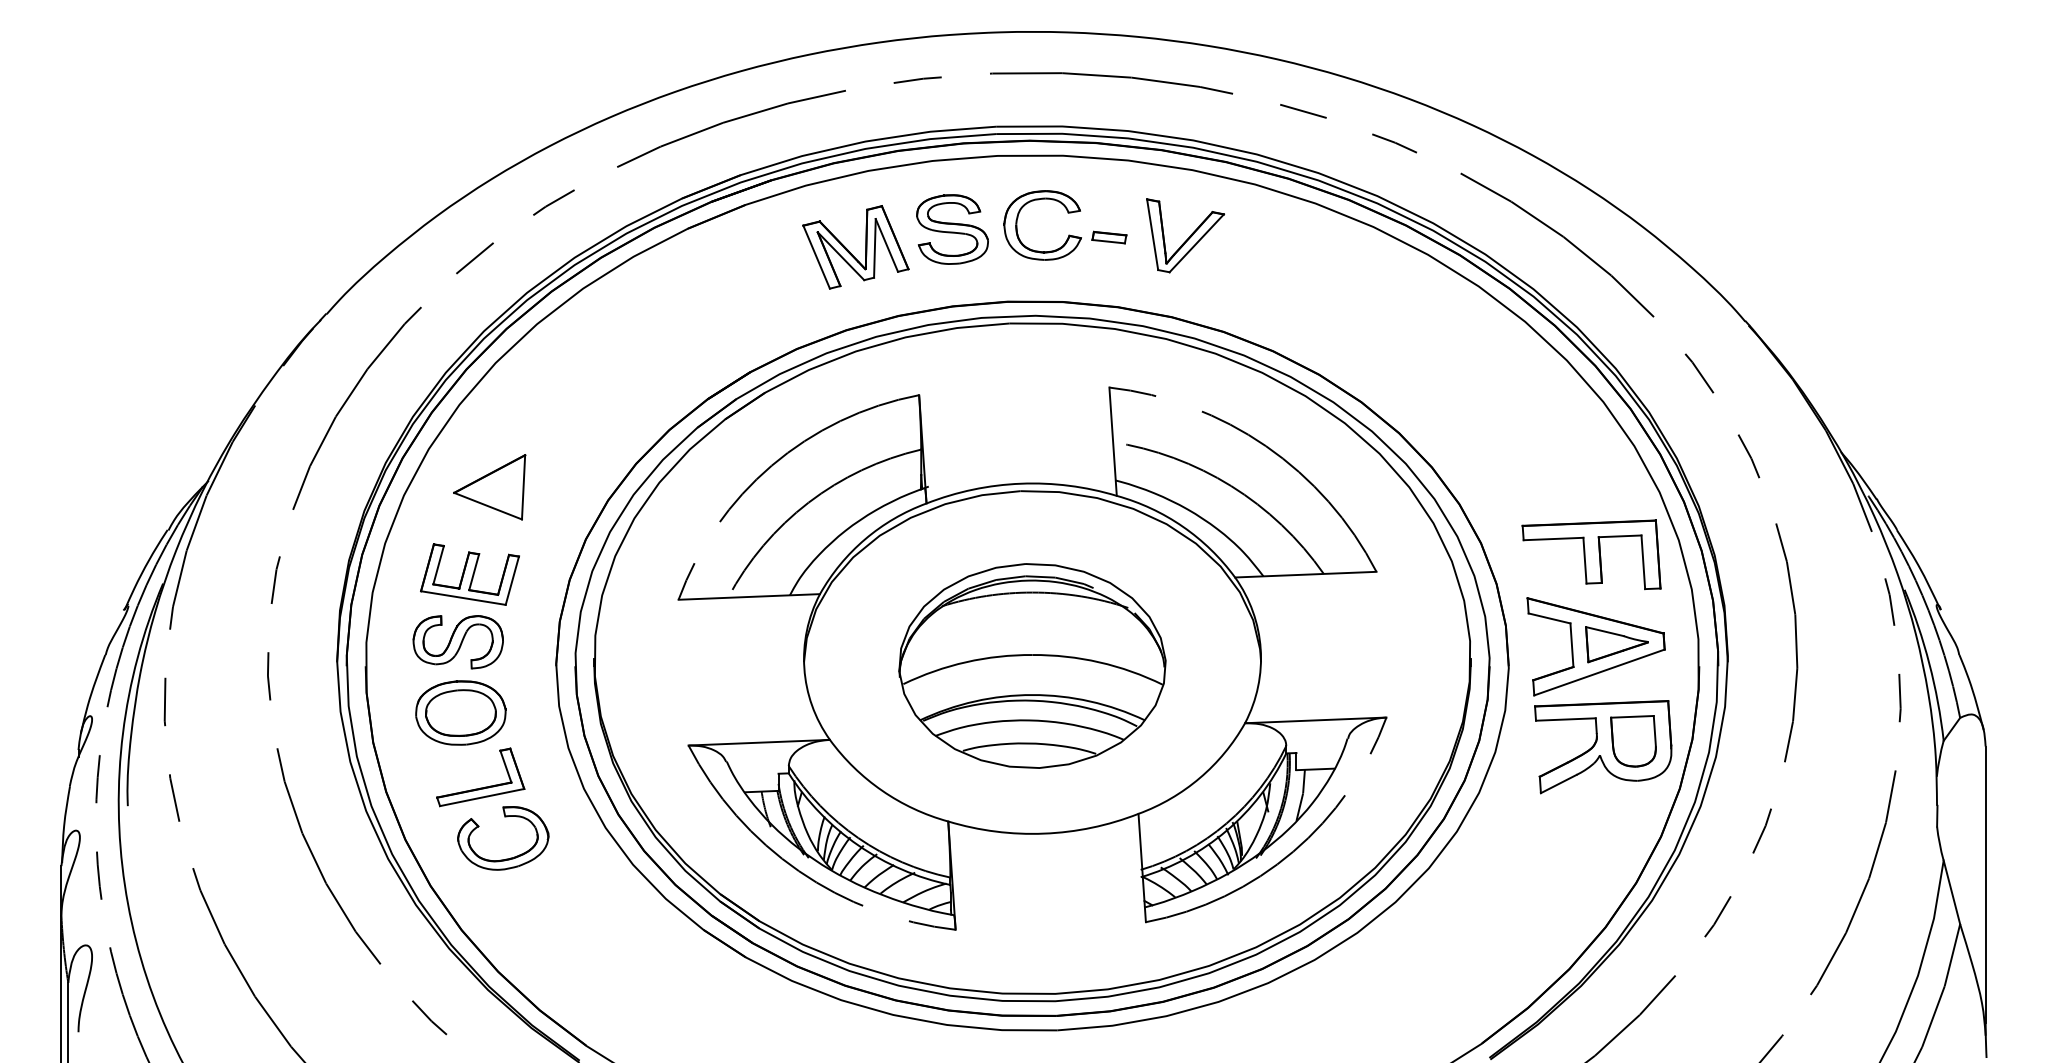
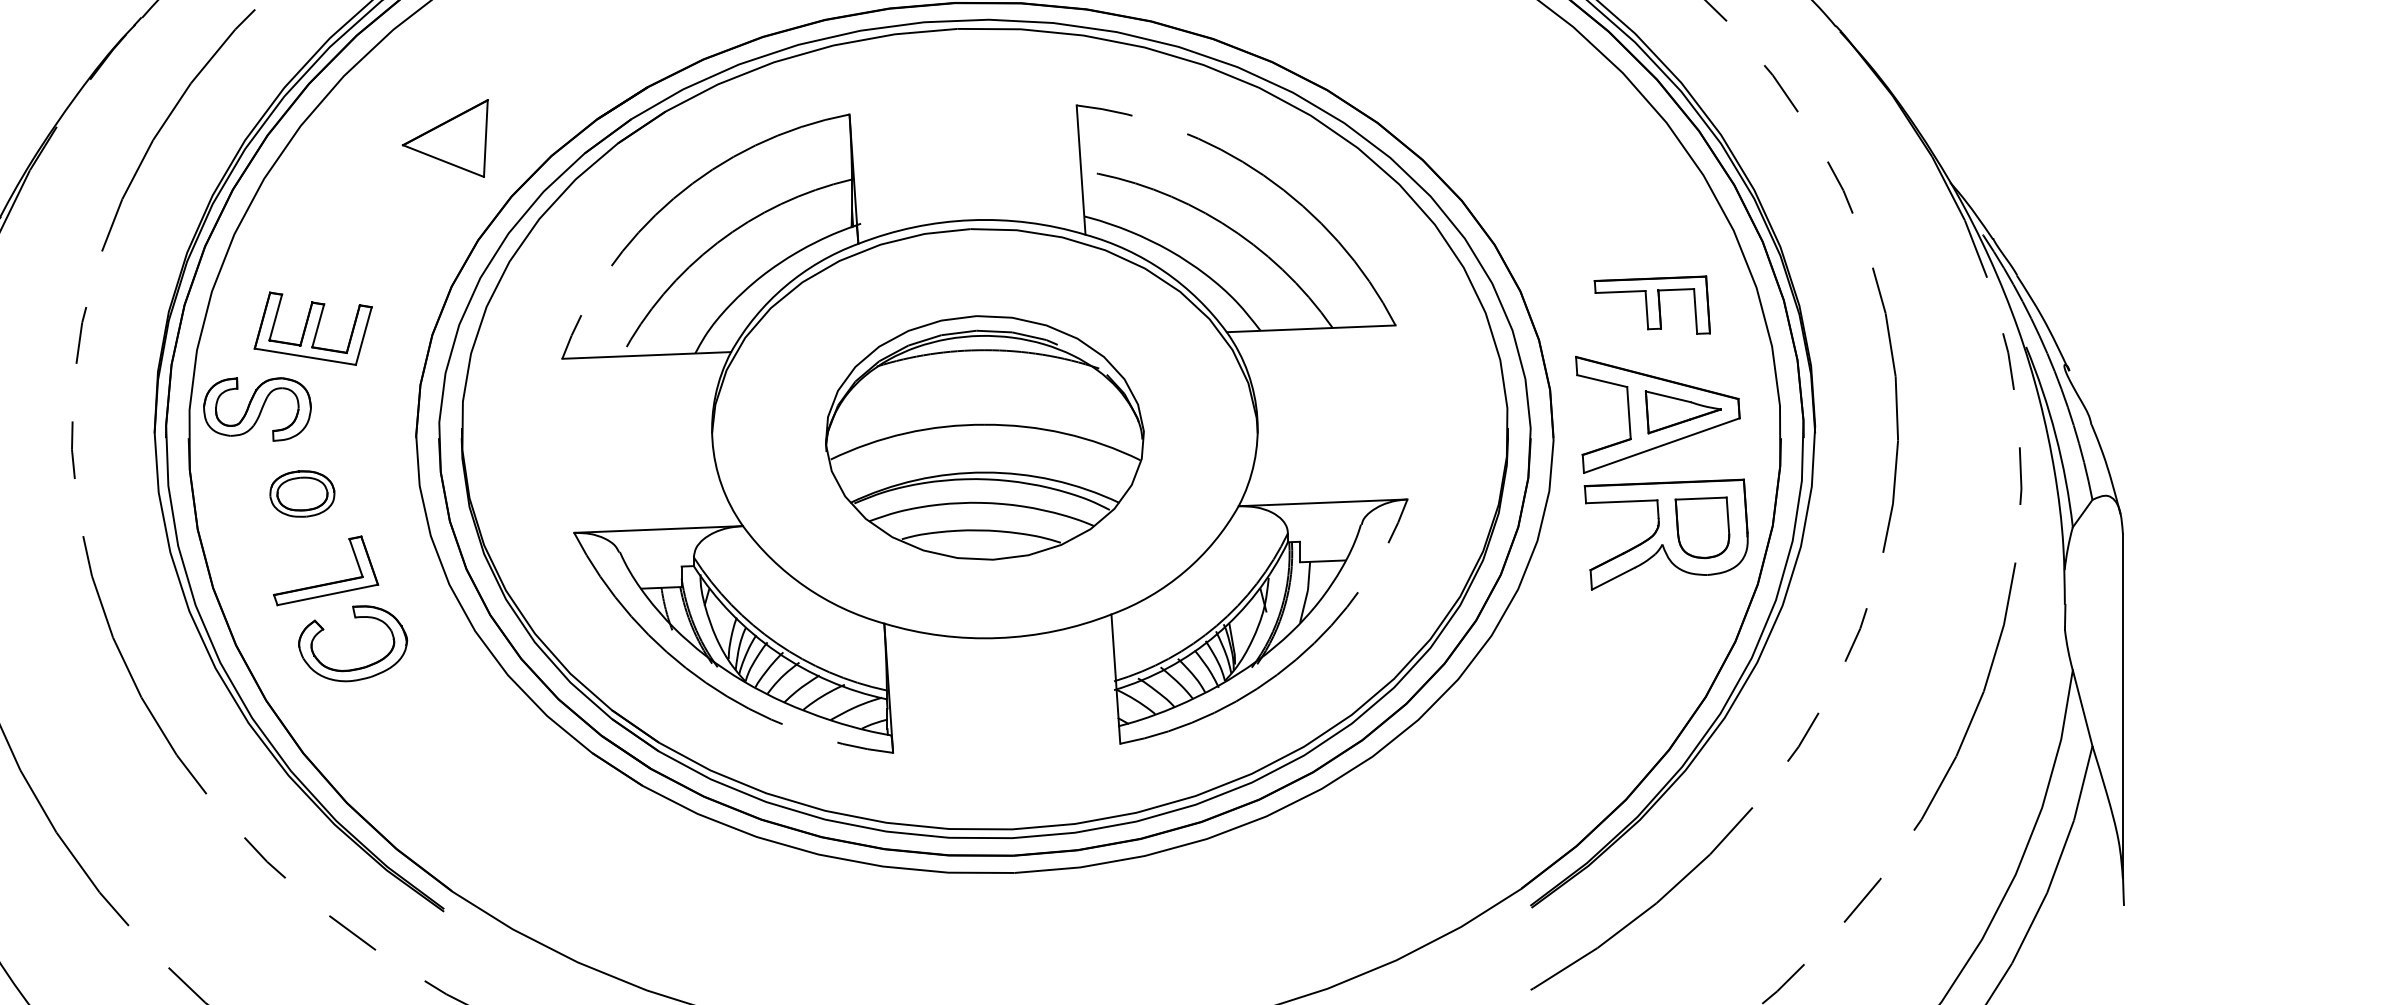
part: (489, 487) -> (445, 138), moved
part: (1591, 554) -> (1652, 304), size x0.7
part: (457, 642) -> (256, 409), moved
part: (460, 712) -> (301, 493), size x0.6

